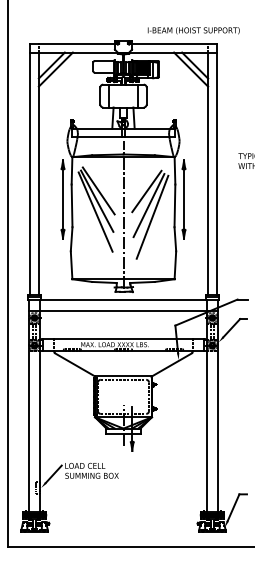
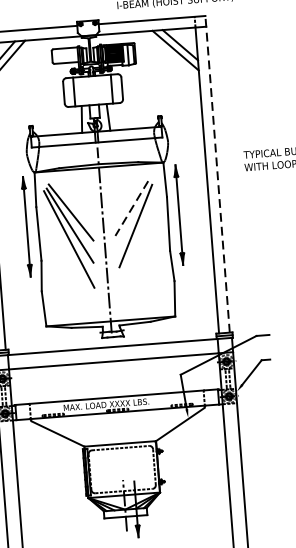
line: (216, 169) -> (217, 174), solid -> dashed
line: (146, 191) -> (131, 208), solid -> dashed
line: (152, 216) -> (141, 239), removed

